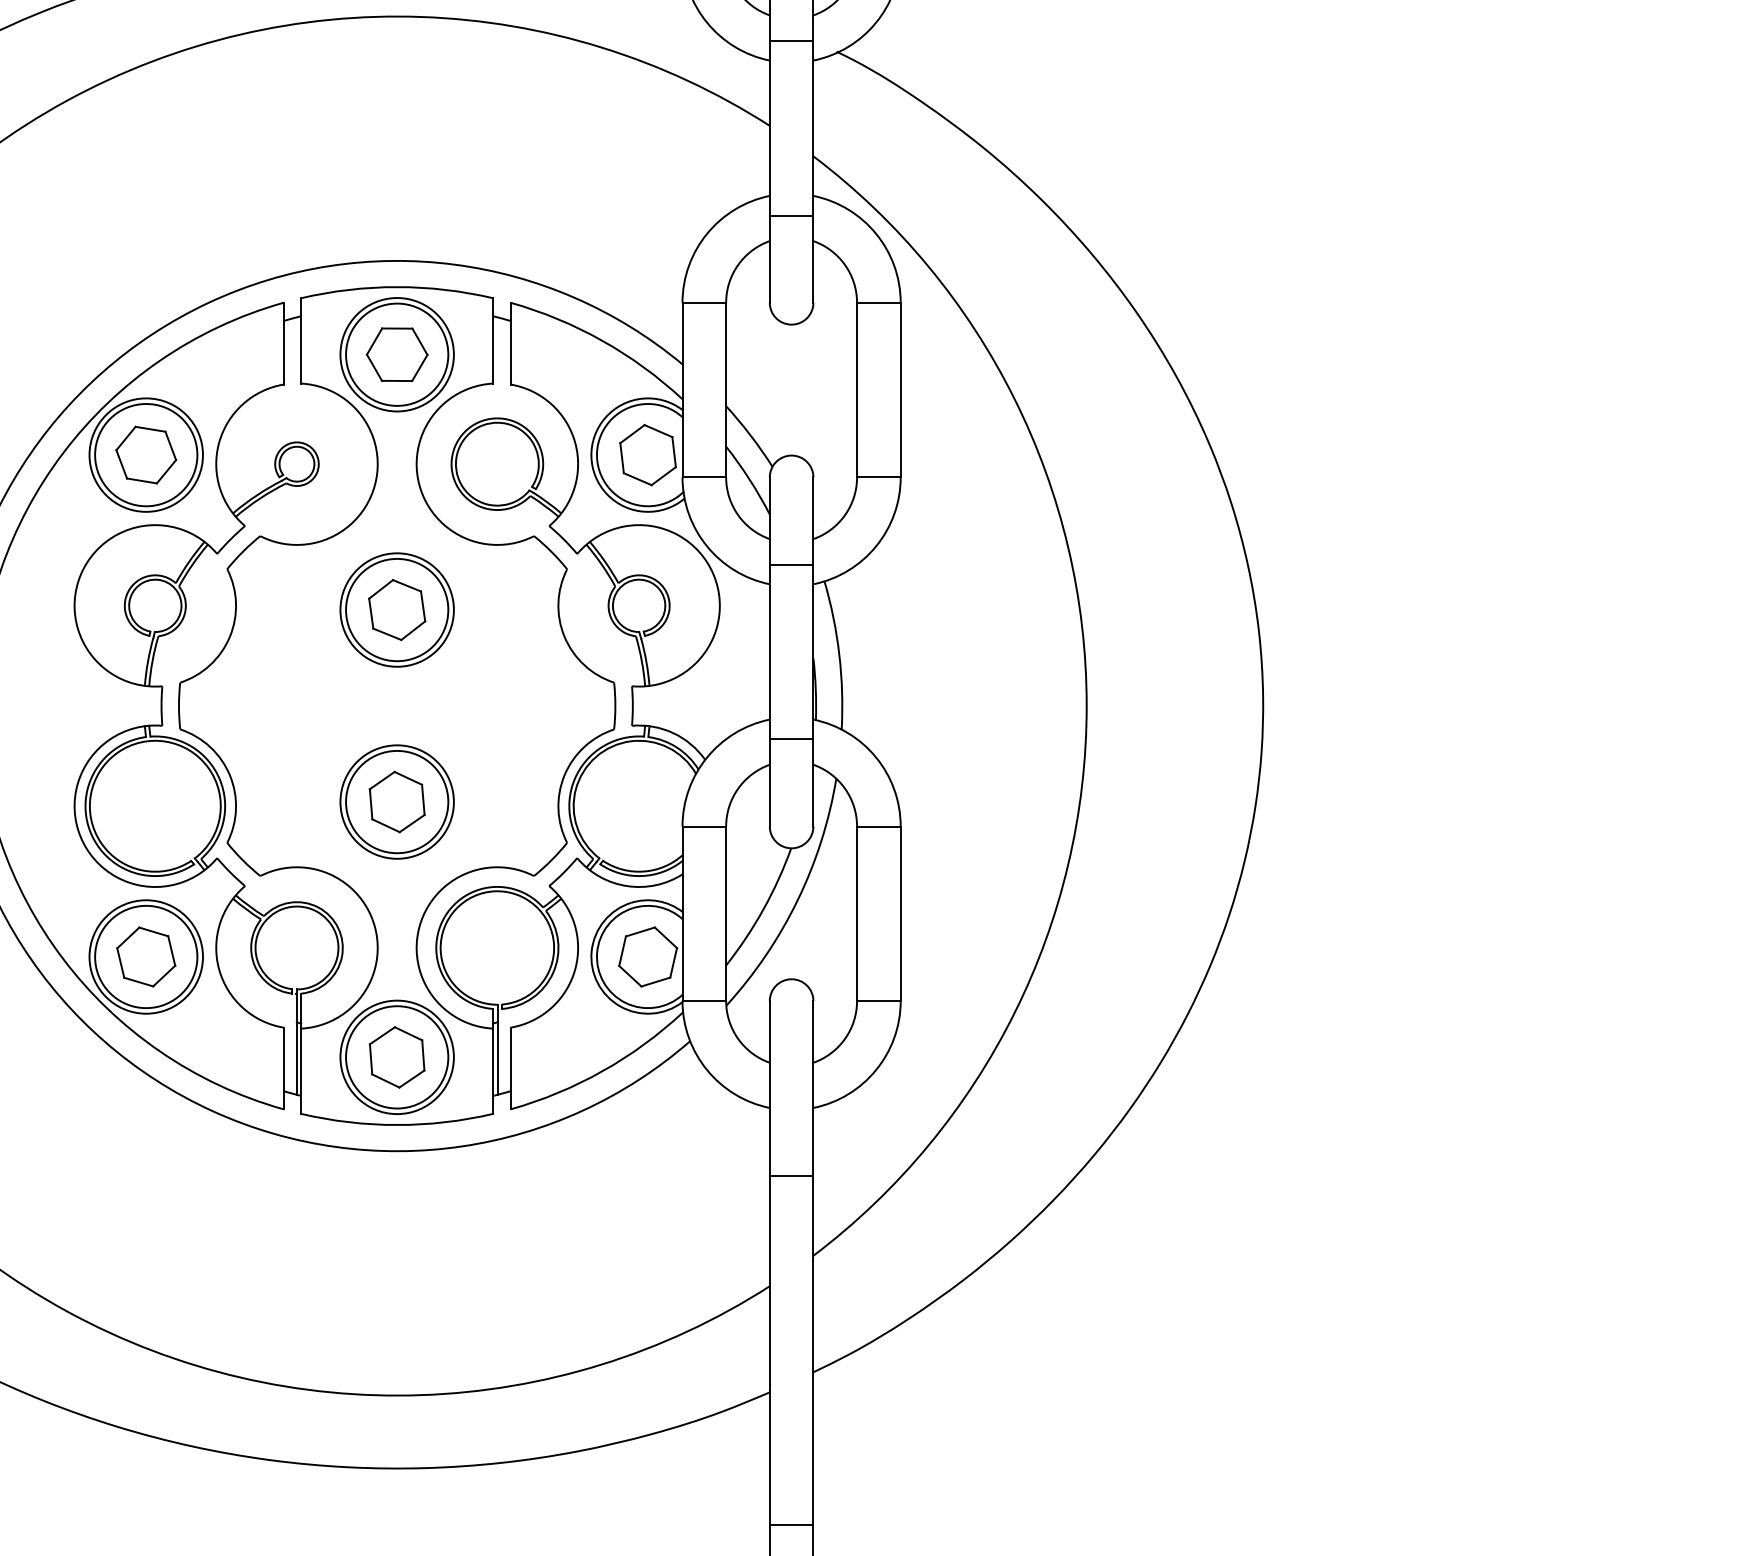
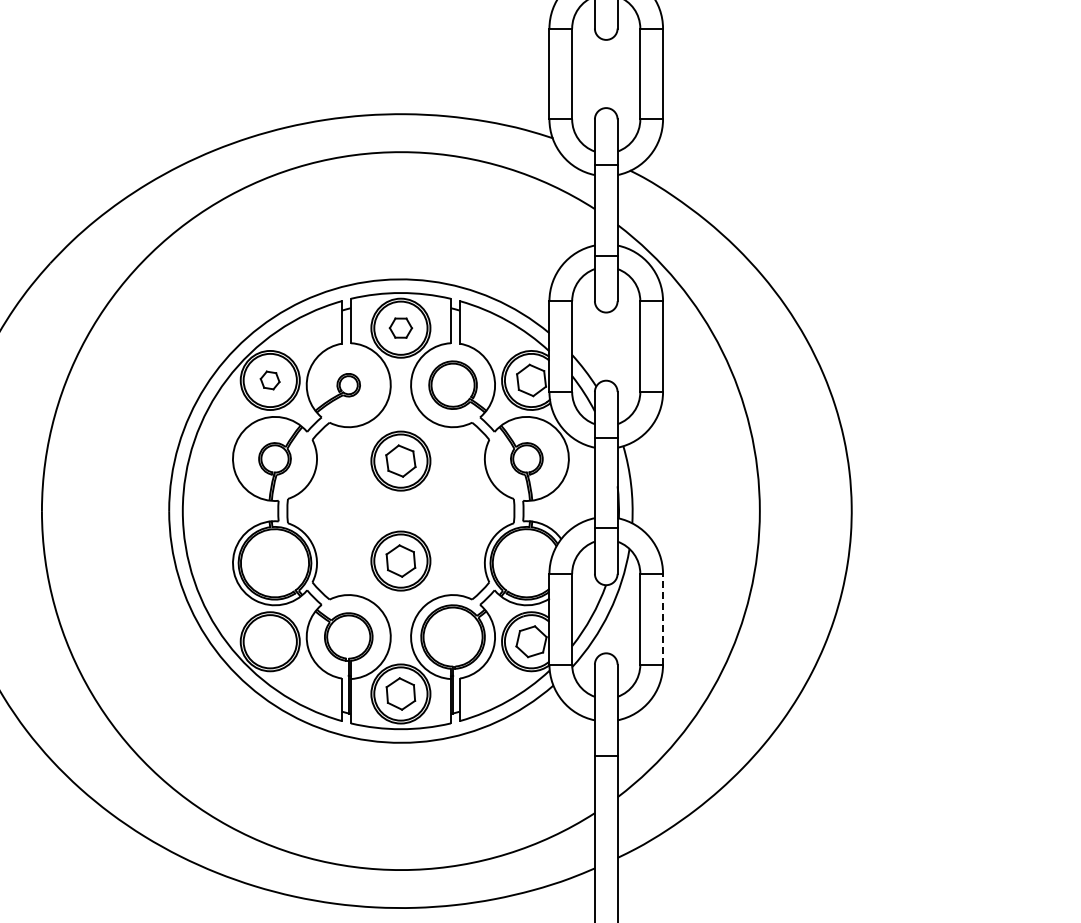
part: (396, 353) -> (400, 327), size x0.7
part: (144, 455) -> (269, 380), size x0.6
line: (901, 912) -> (663, 618), solid -> dashed
part: (146, 956) -> (270, 641), removed

